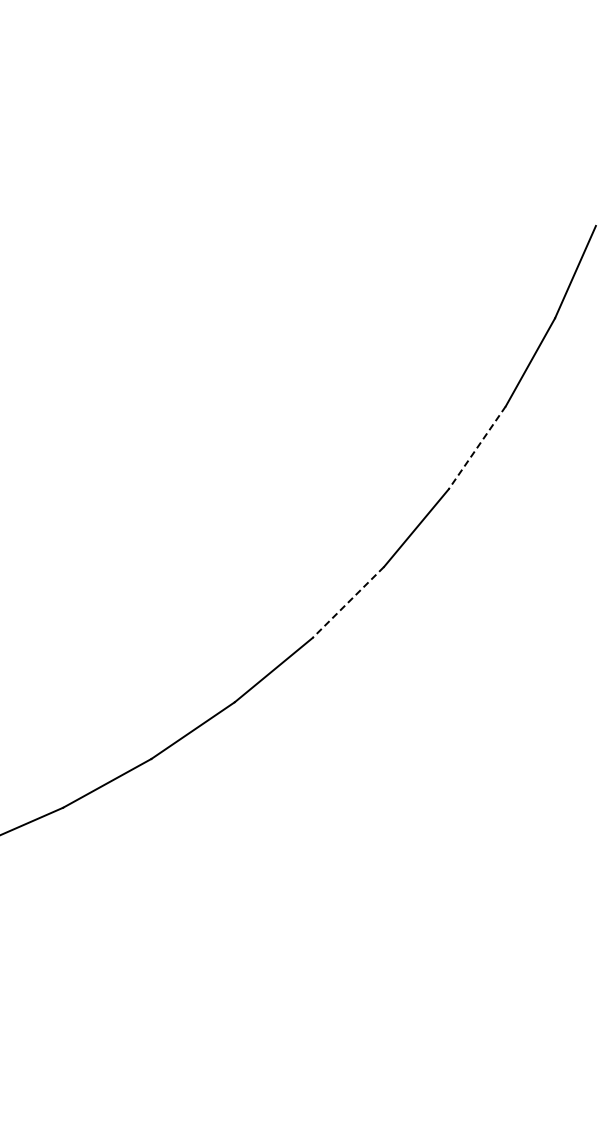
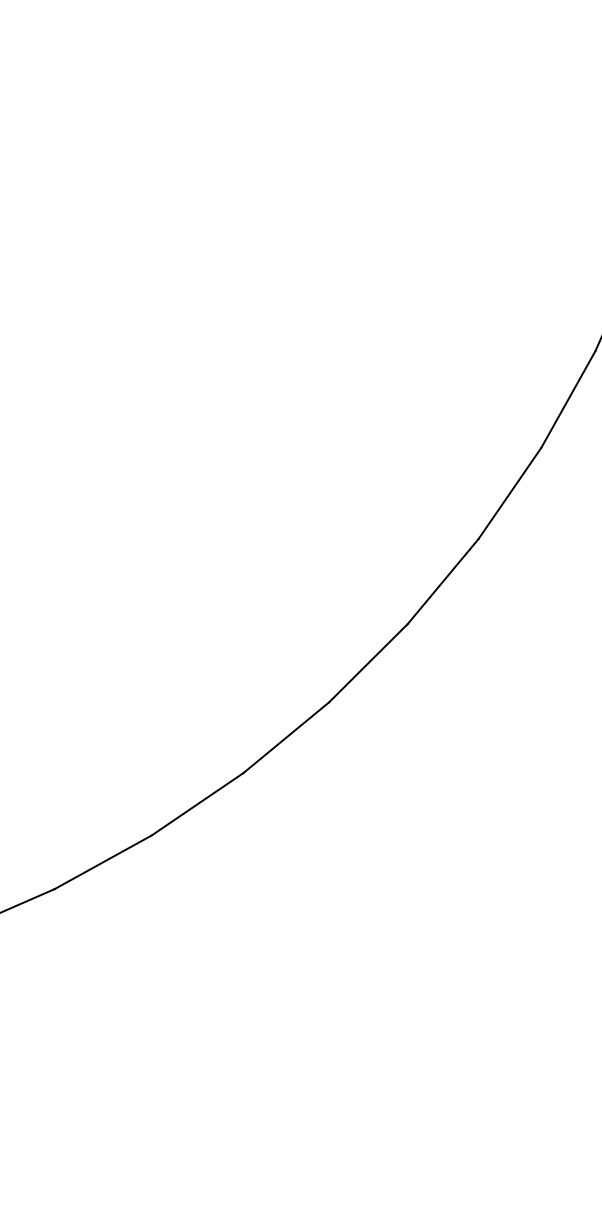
line: (476, 448) -> (509, 494), dashed -> solid
line: (347, 602) -> (367, 663), dashed -> solid

